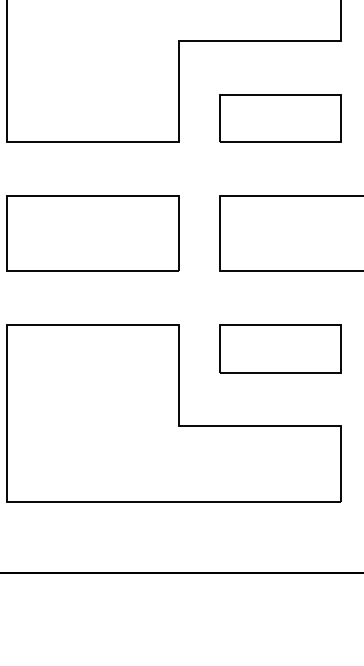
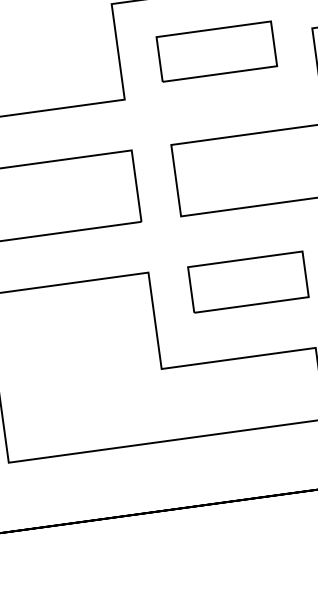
part: (280, 118) -> (216, 51), moved

